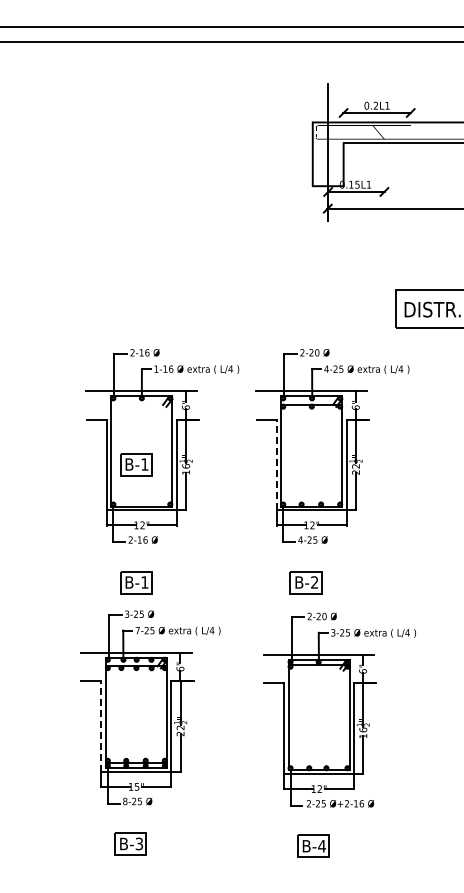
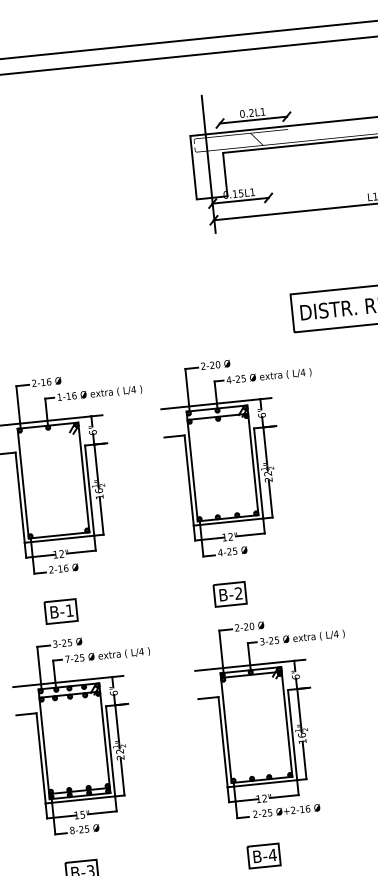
part: (136, 464) -> (49, 494), removed
line: (276, 464) -> (188, 479), dashed -> solid
line: (101, 726) -> (41, 758), dashed -> solid

